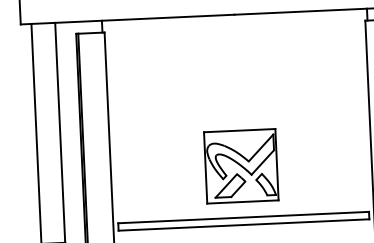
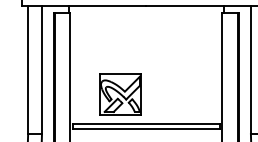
part: (241, 166) -> (120, 94), moved

